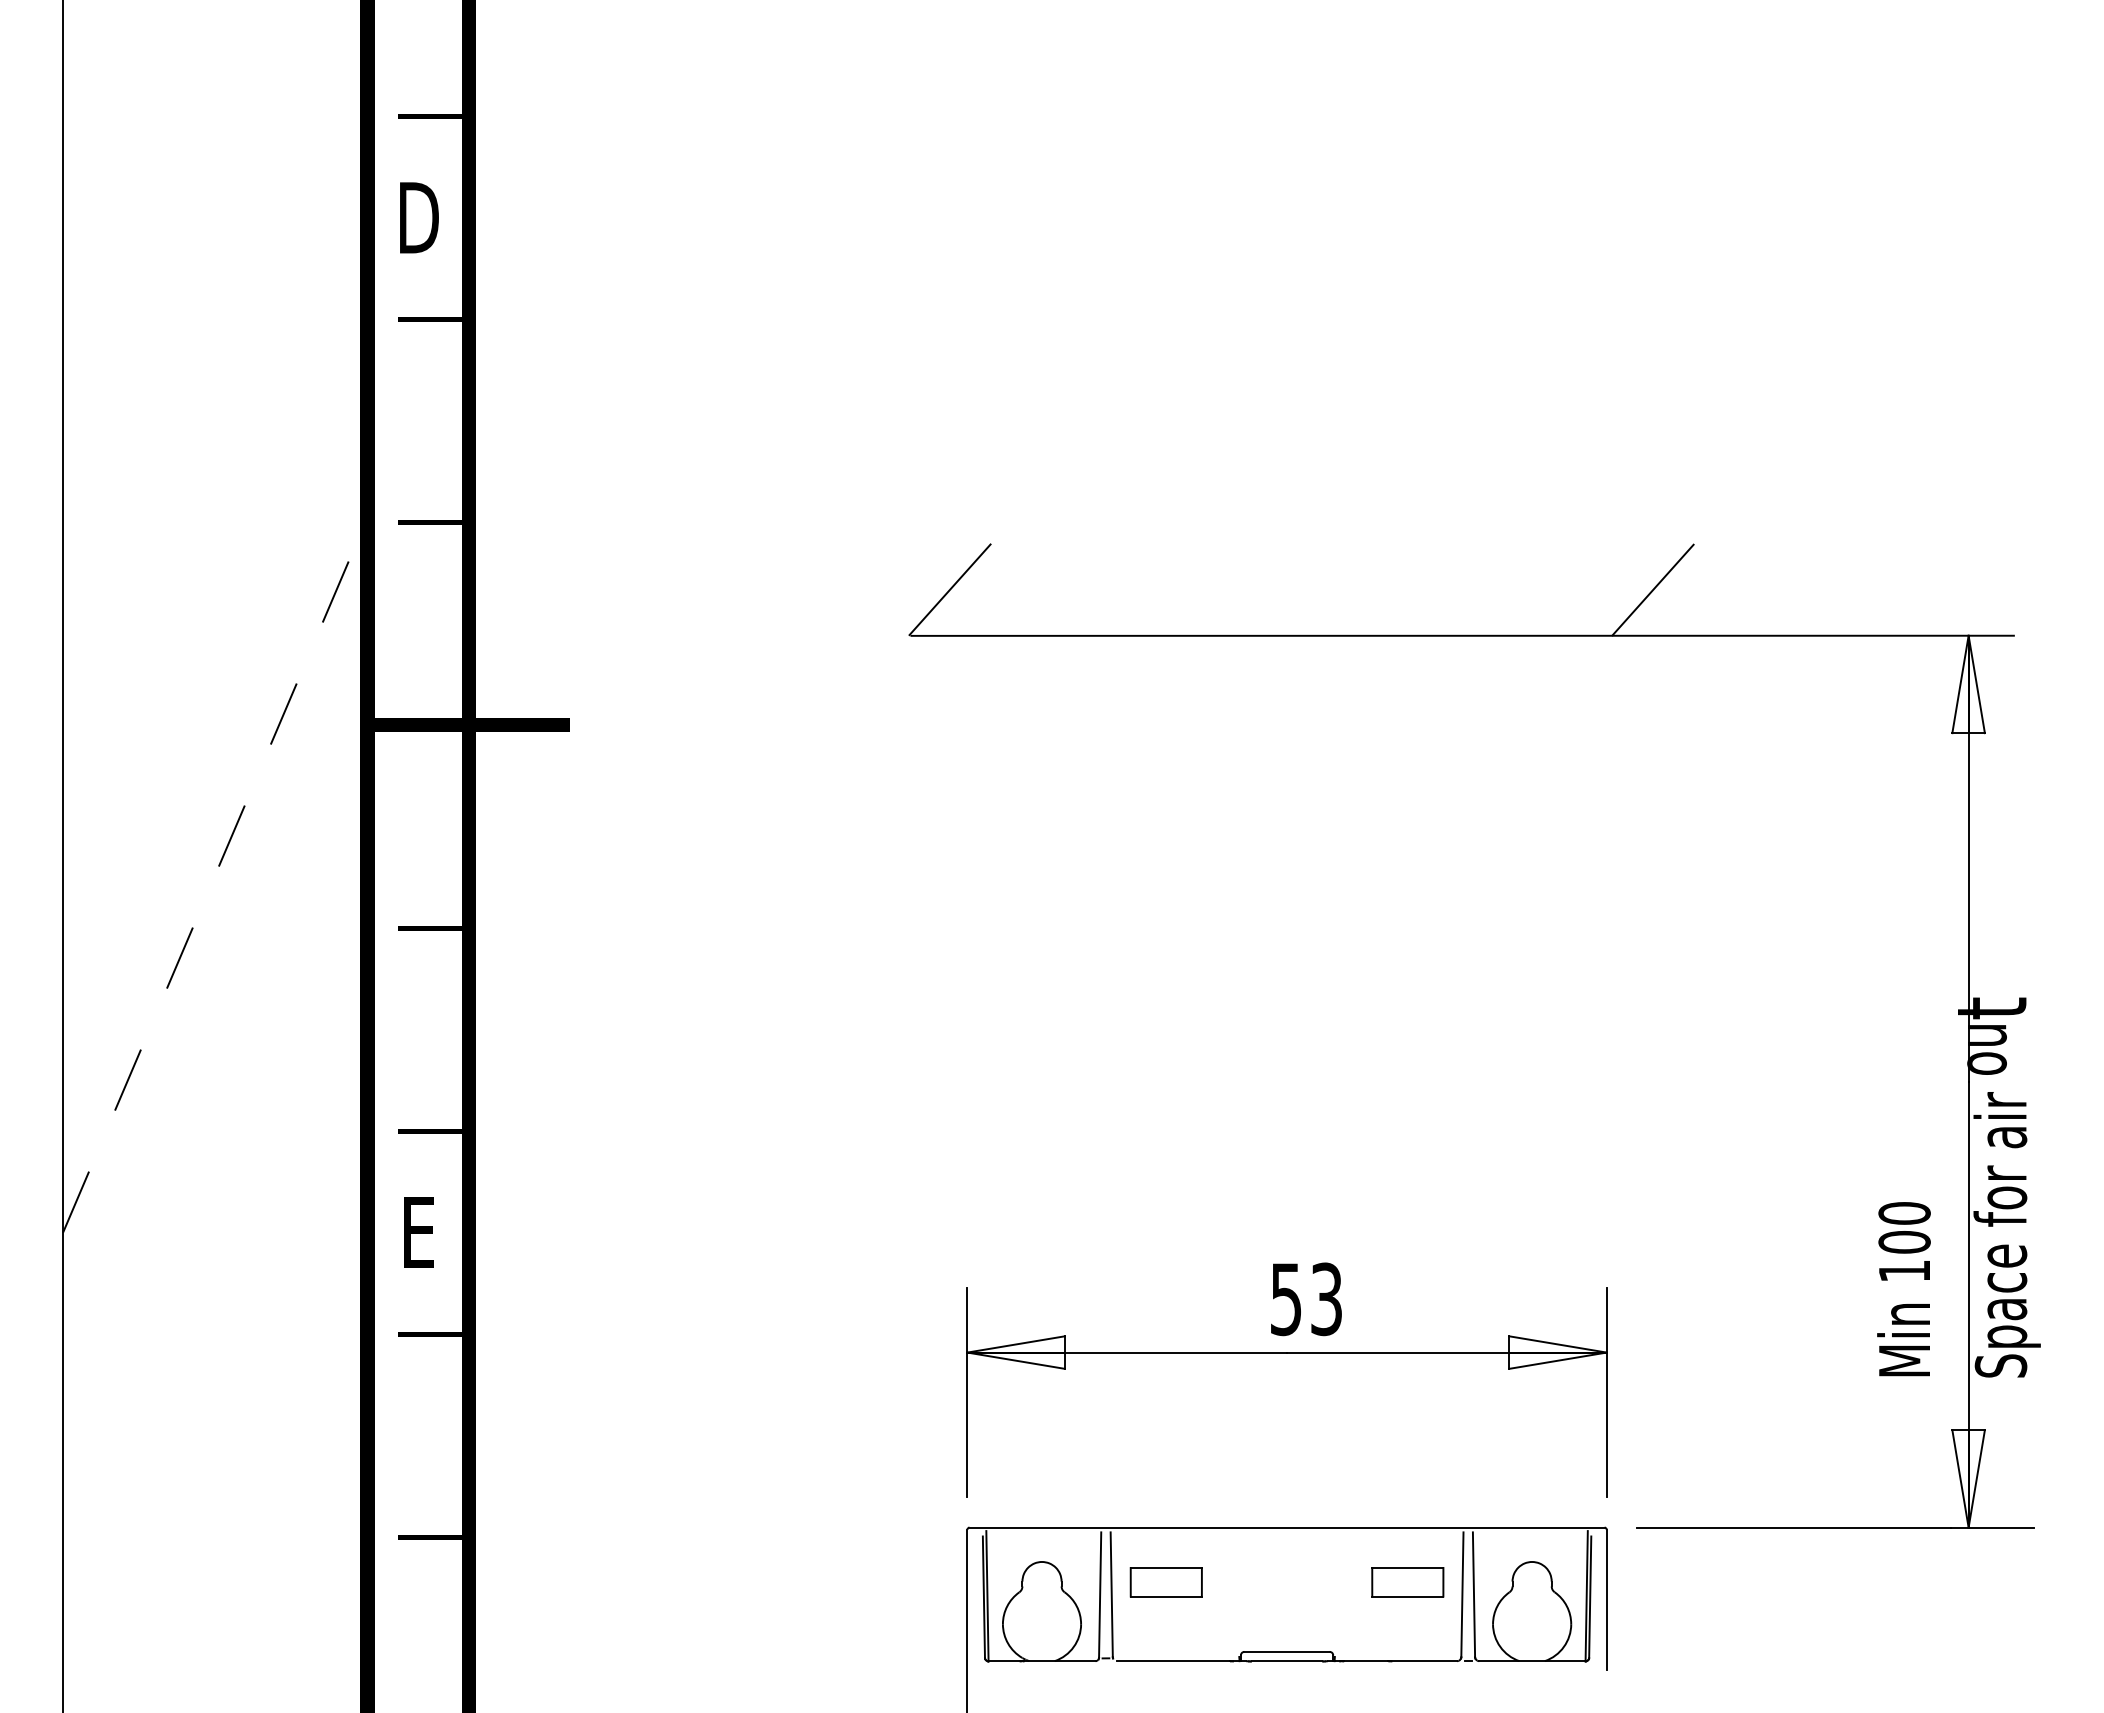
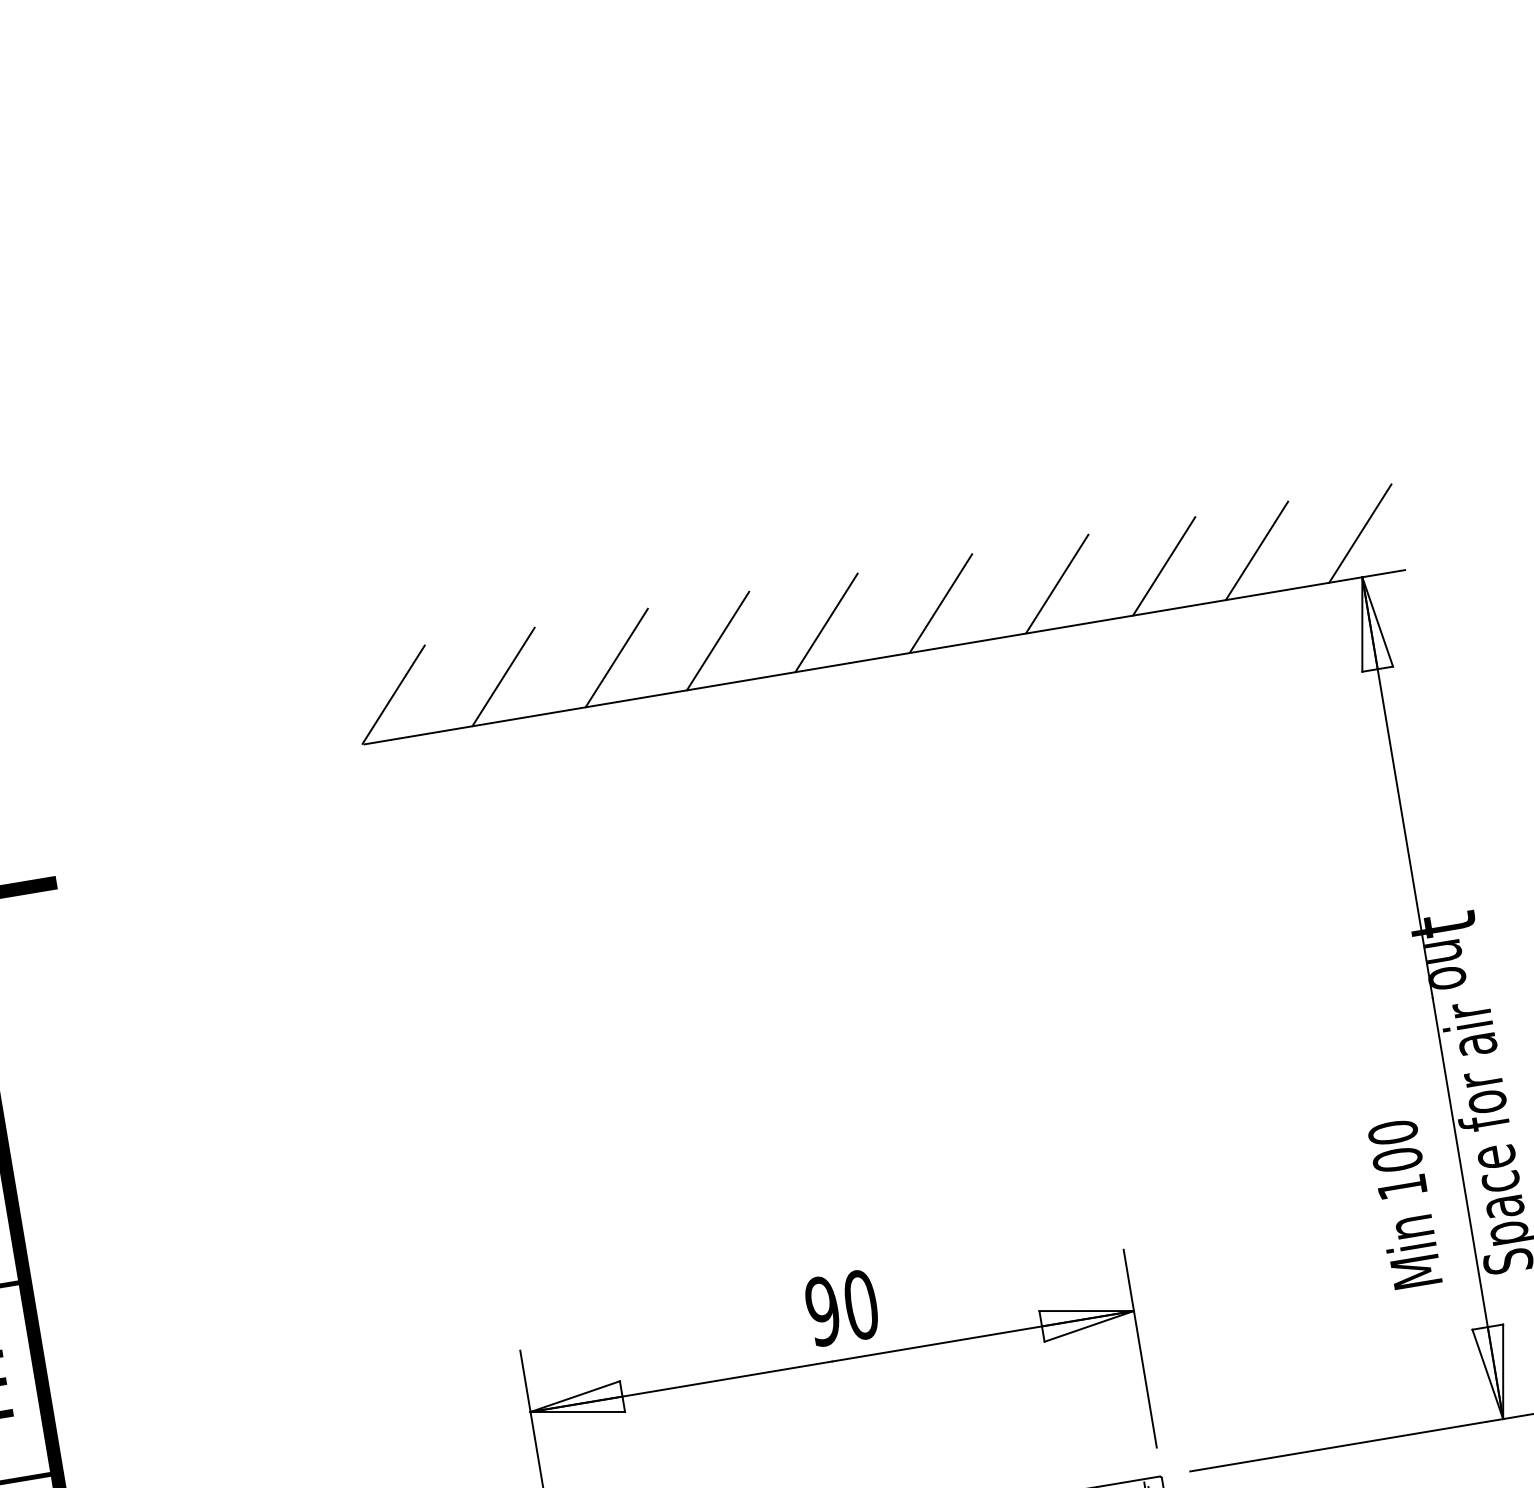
line: (1529, 589) -> (940, 602), added
line: (1065, 590) -> (502, 677), added
line: (1185, 590) -> (616, 658), added
line: (1293, 590) -> (717, 641), added
line: (1408, 590) -> (826, 623), added
line: (1765, 590) -> (1163, 566), added
line: (1864, 590) -> (1256, 551), added
line: (1973, 590) -> (1359, 533), added
text: (1306, 1299) -> (842, 1308), 53 -> 90

